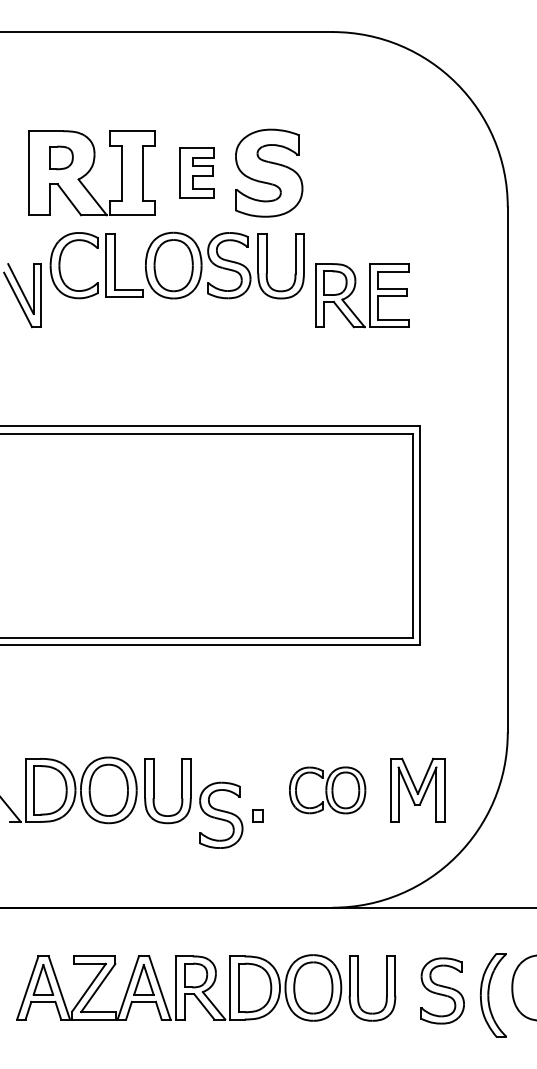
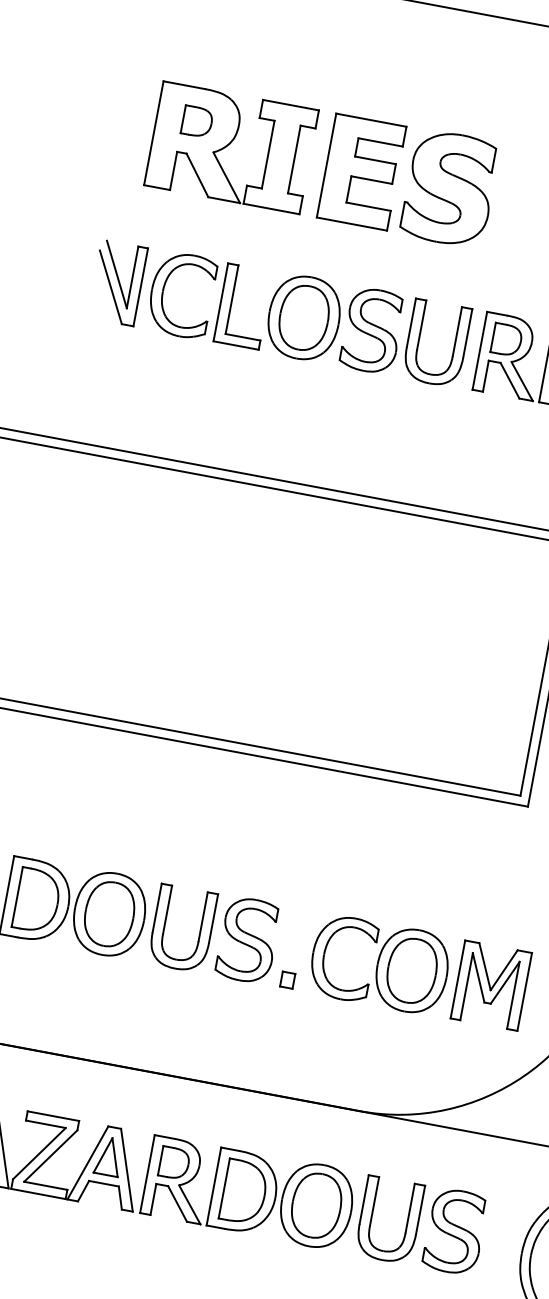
part: (197, 172) -> (362, 171), size x1.67
part: (176, 265) -> (307, 318), moved
part: (327, 790) -> (379, 964), size x1.43
part: (221, 814) -> (248, 939), moved
part: (442, 990) -> (455, 1231), moved

